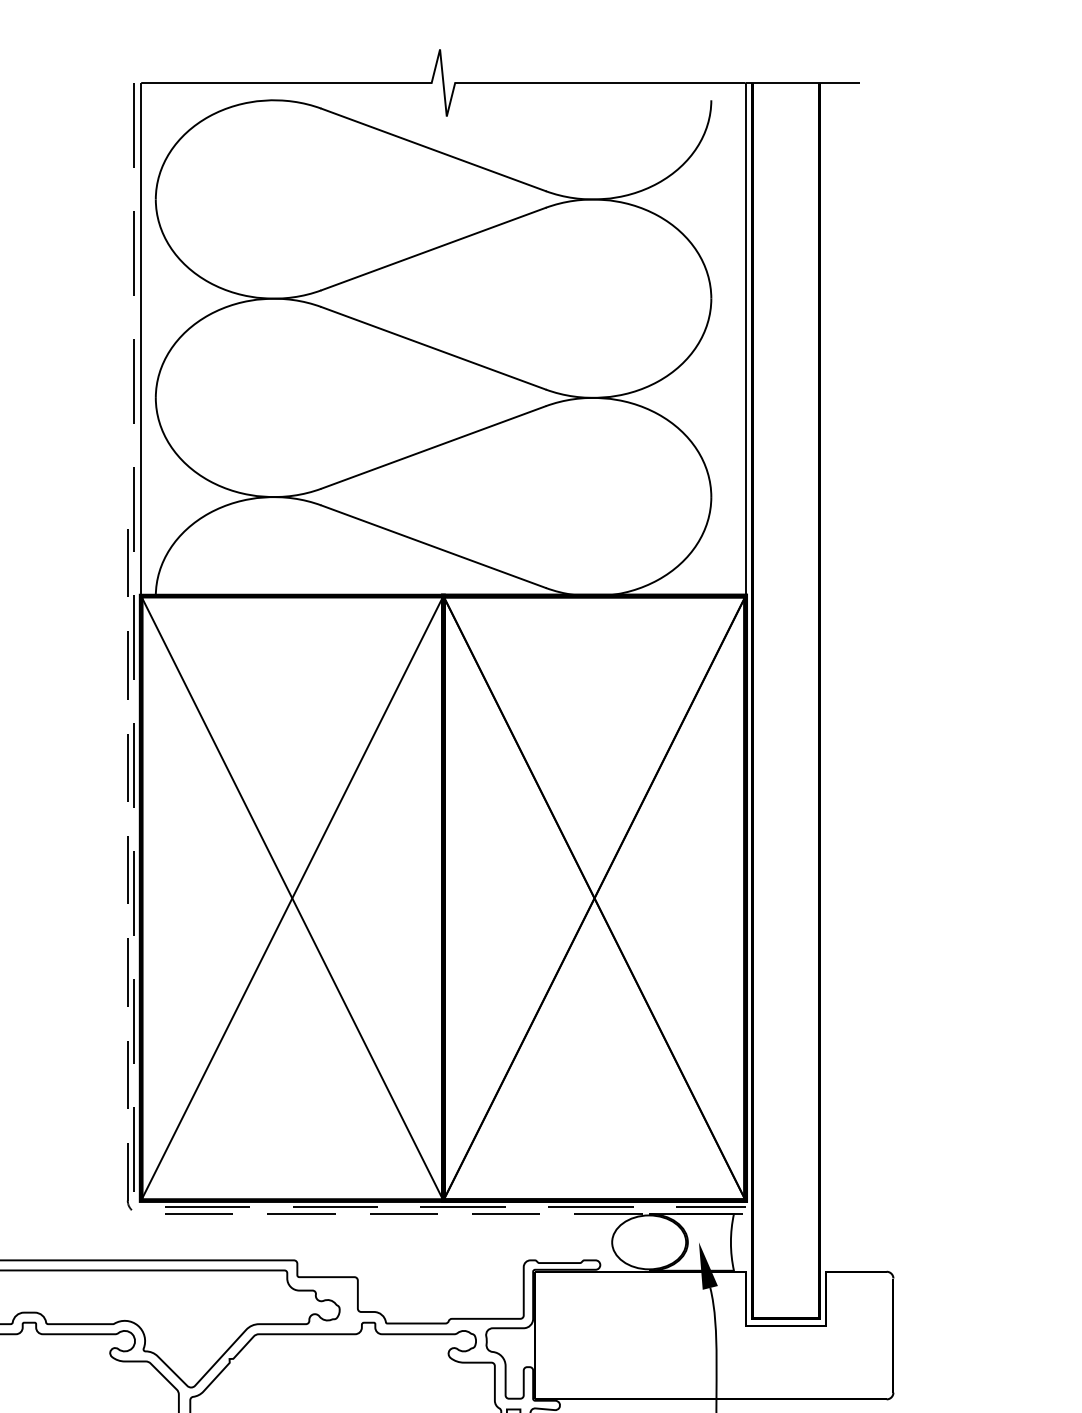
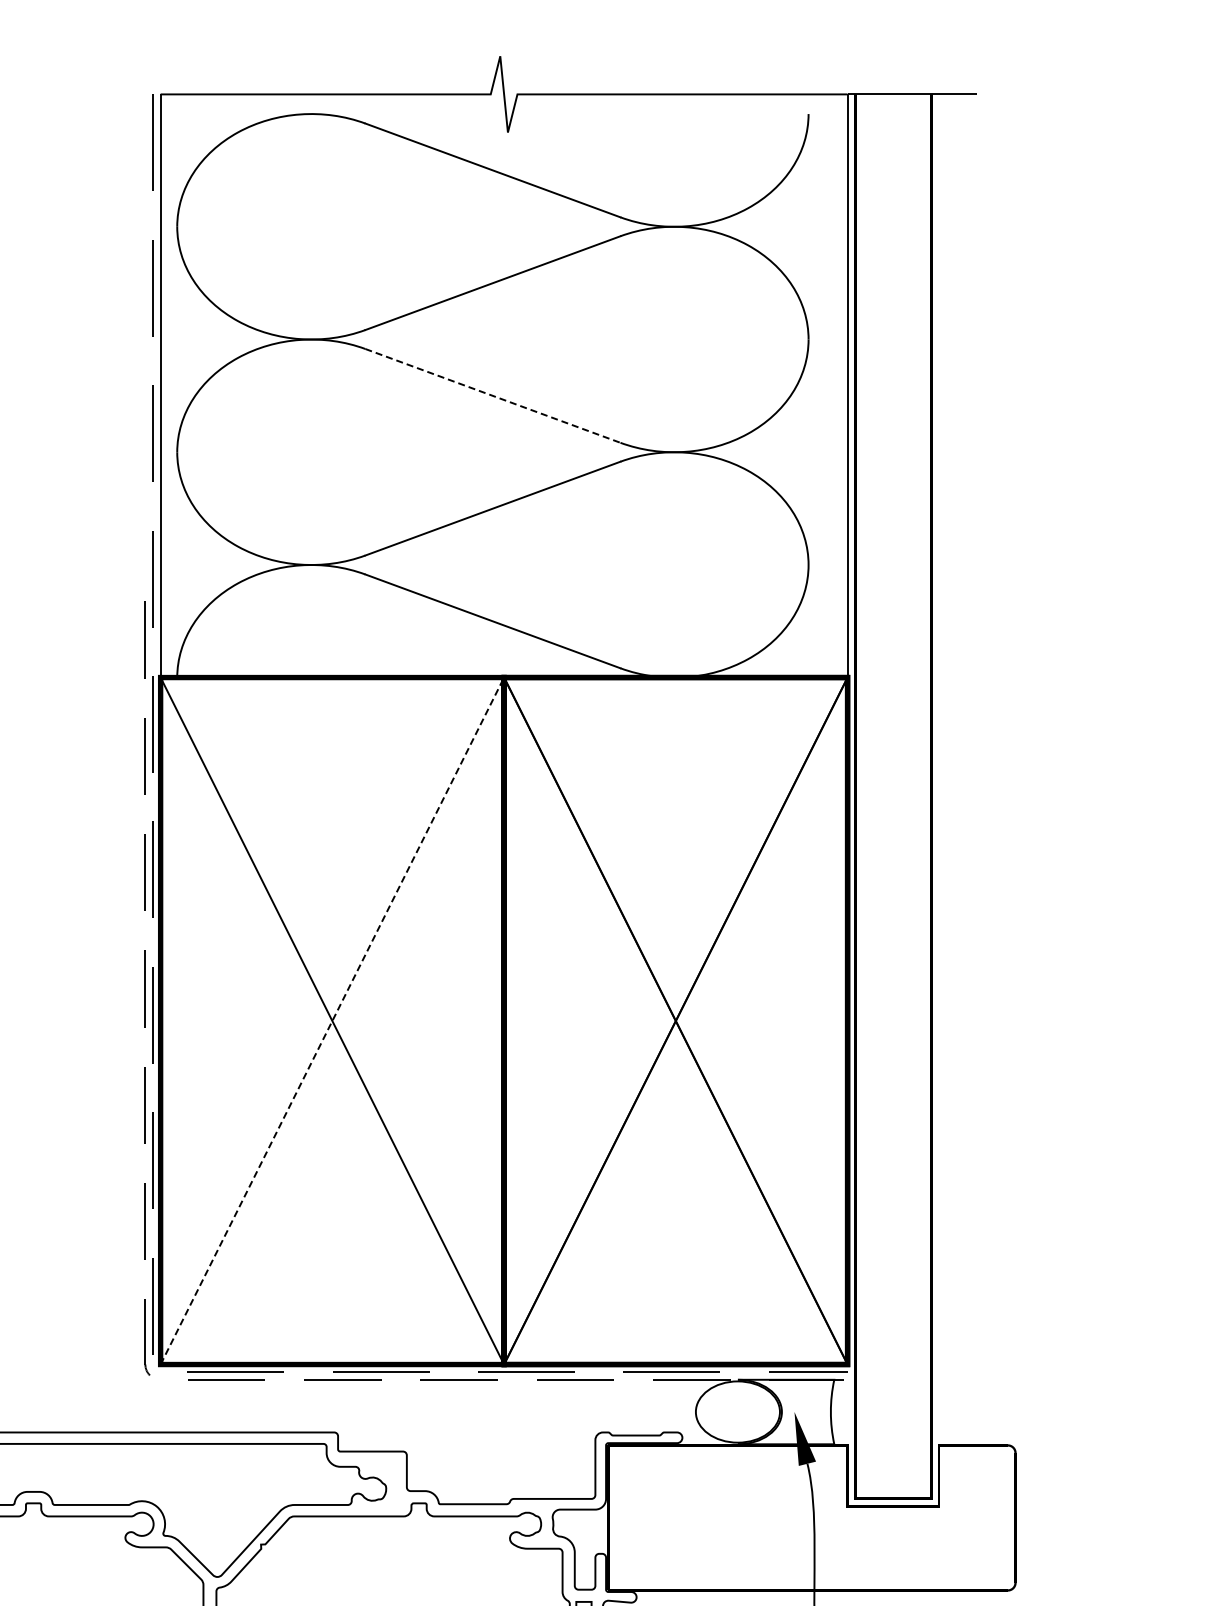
line: (433, 347) -> (492, 395), solid -> dashed
line: (292, 897) -> (332, 1020), solid -> dashed

